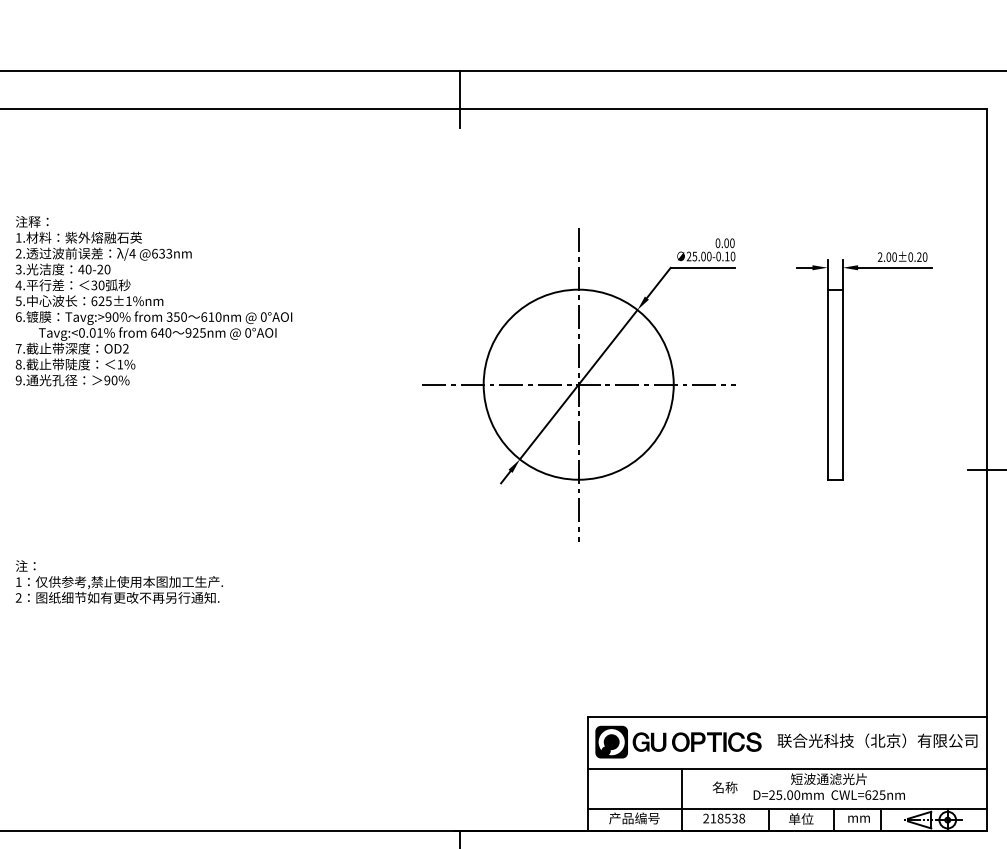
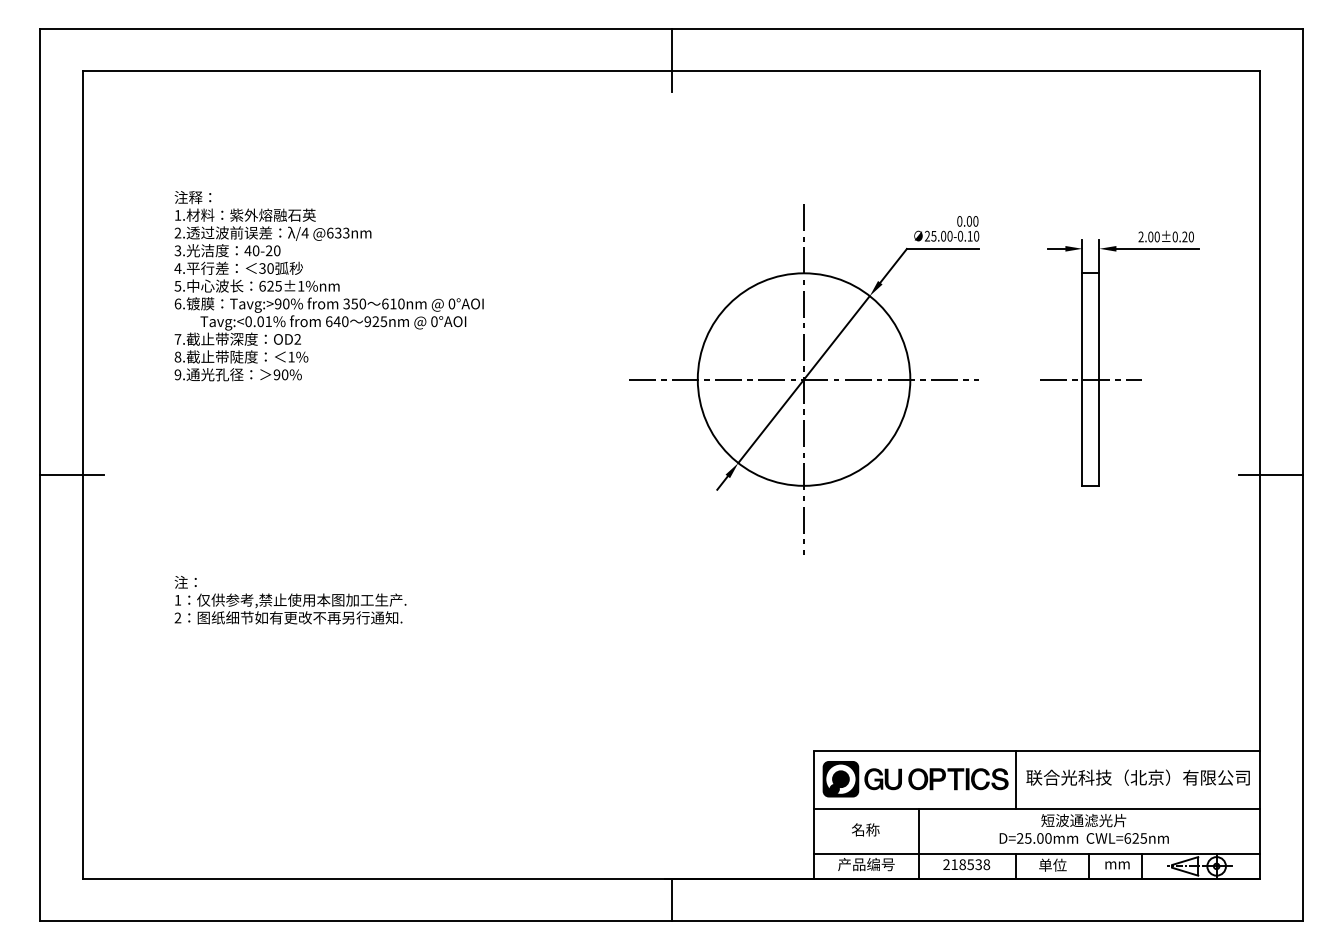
line: (834, 384) -> (1090, 379), added
line: (768, 742) -> (1016, 779), added
text: (724, 787) -> (865, 829), moved

